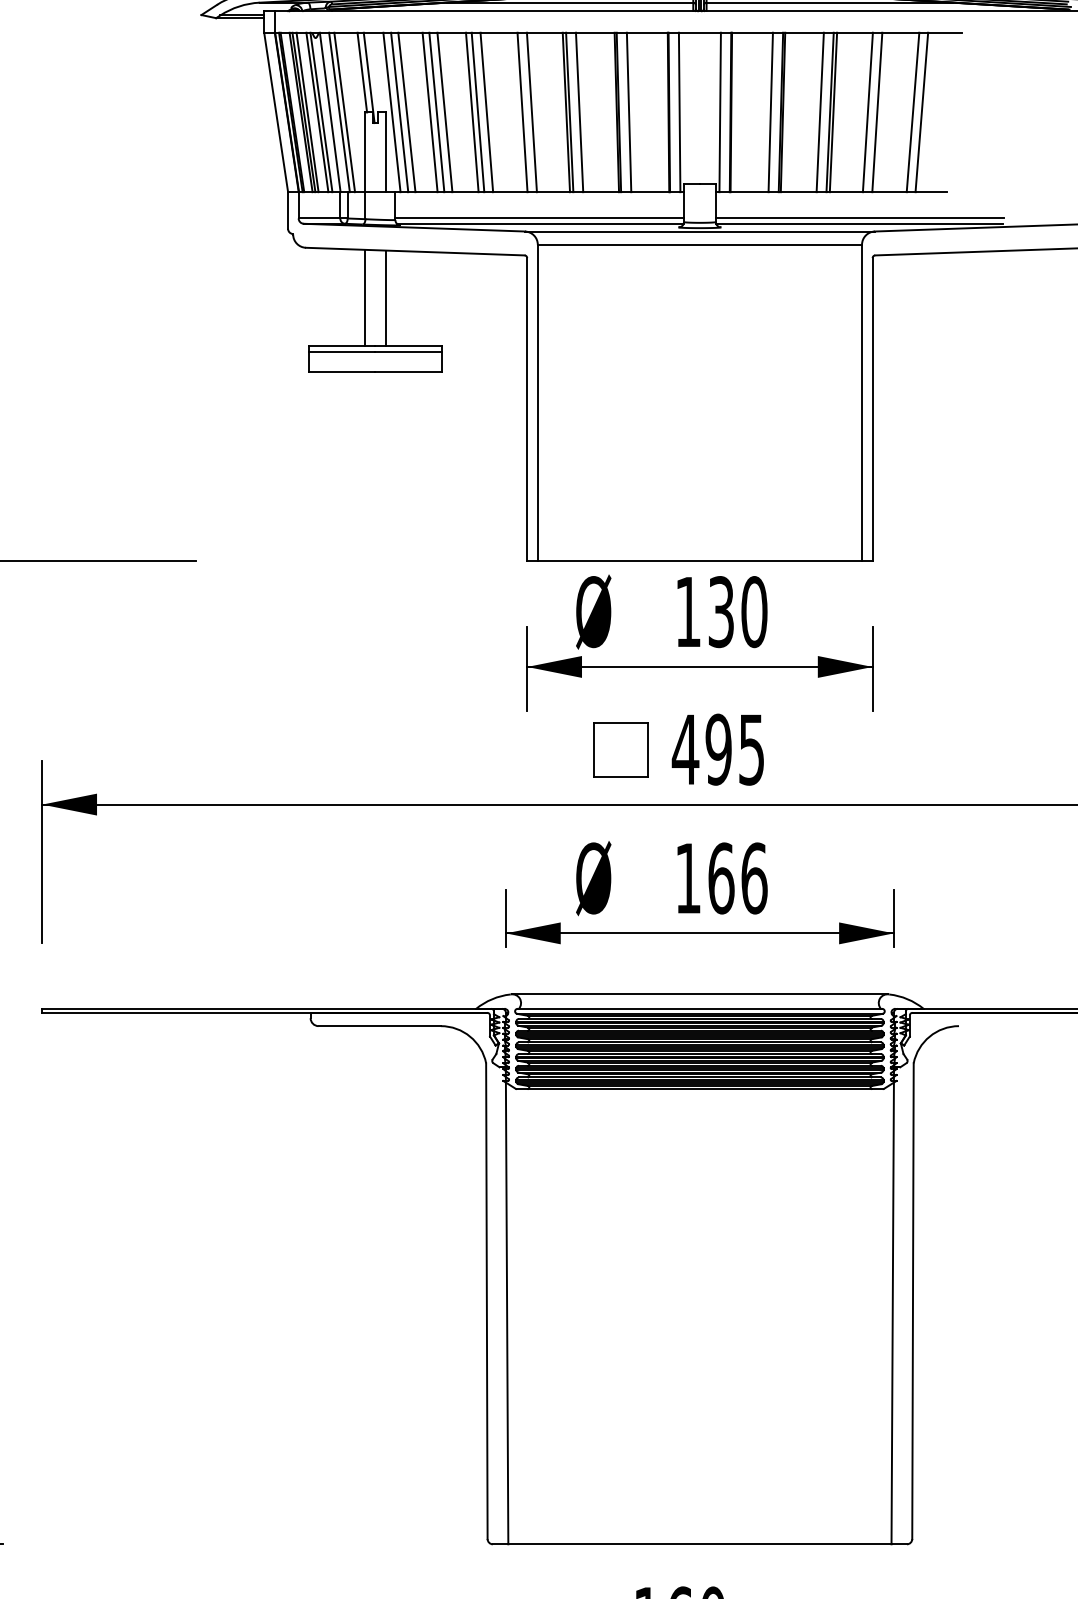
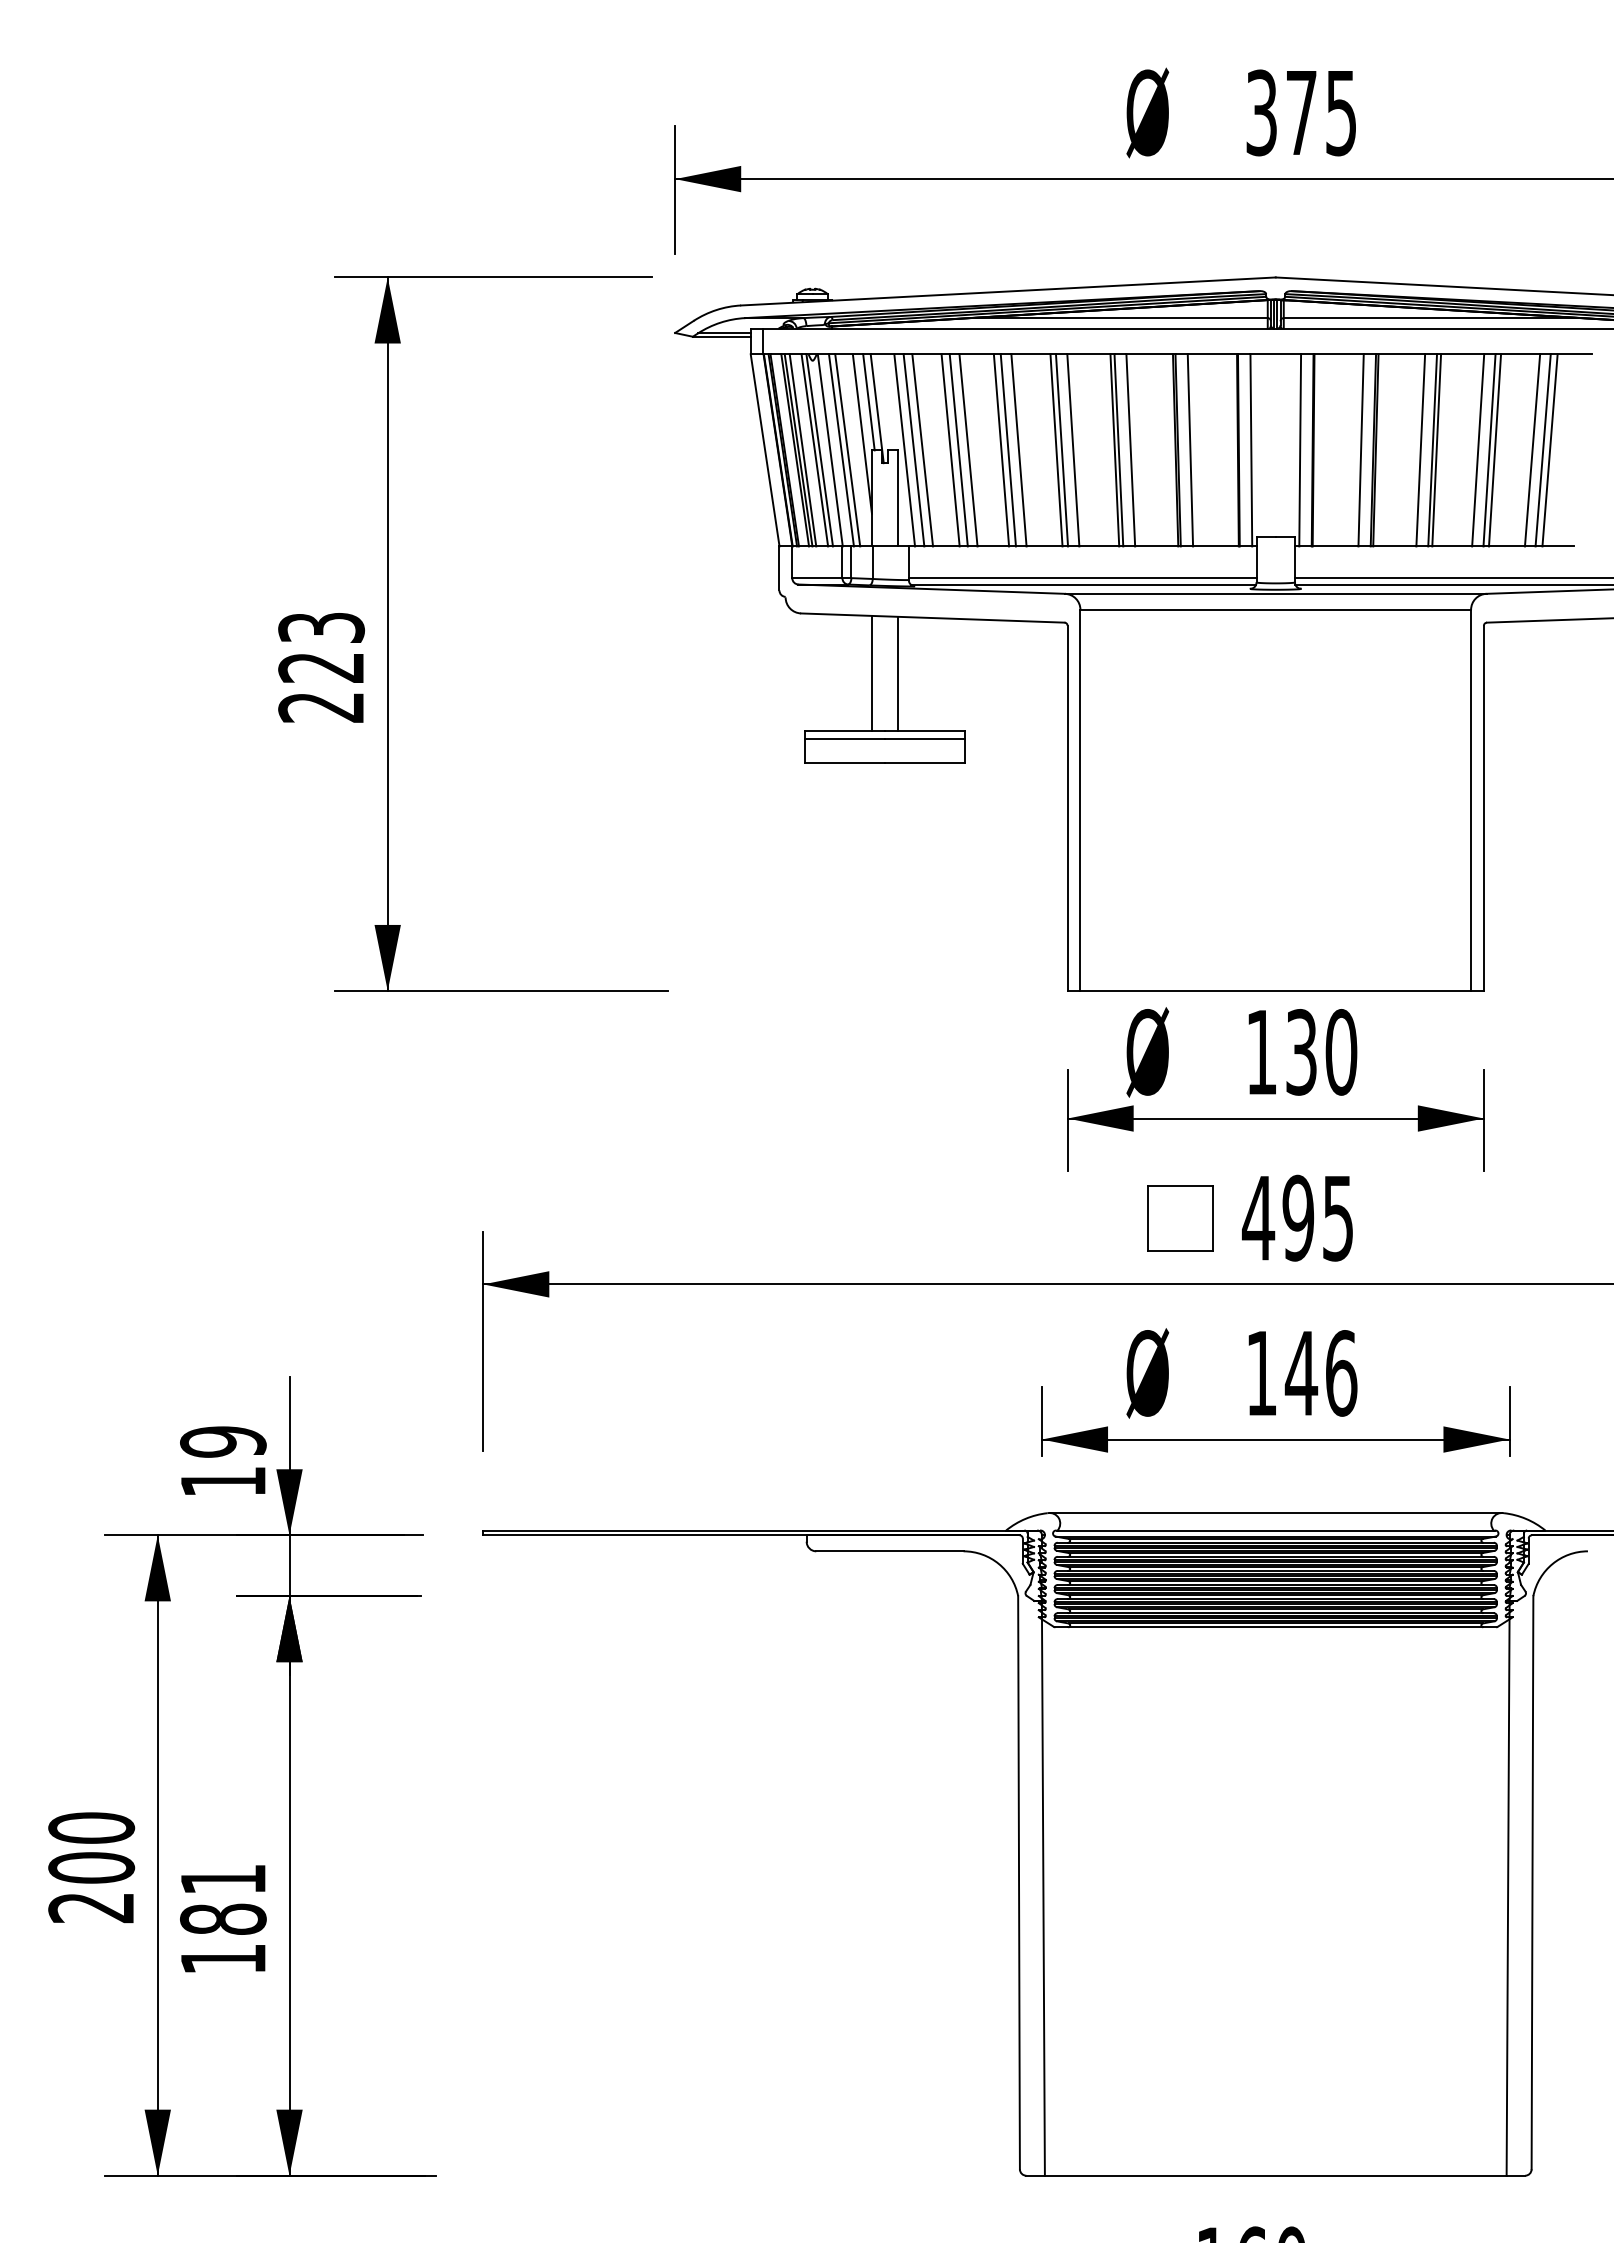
line: (356, 98) -> (861, 433), added
line: (517, 112) -> (1056, 450), added
line: (882, 112) -> (1495, 450), added
line: (927, 112) -> (1549, 450), added
text: (721, 878) -> (1301, 1373), 166 -> 146

